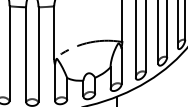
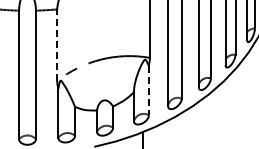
line: (54, 32) -> (57, 45), solid -> dashed
line: (121, 66) -> (148, 91), solid -> dashed

